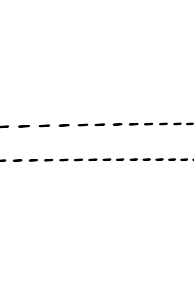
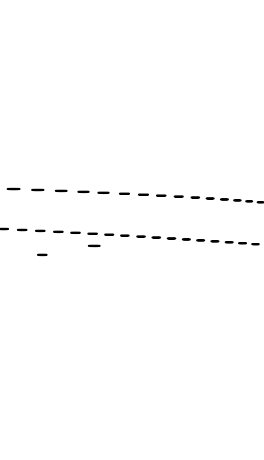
part: (95, 169) -> (94, 245), added
part: (51, 179) -> (42, 254), added

